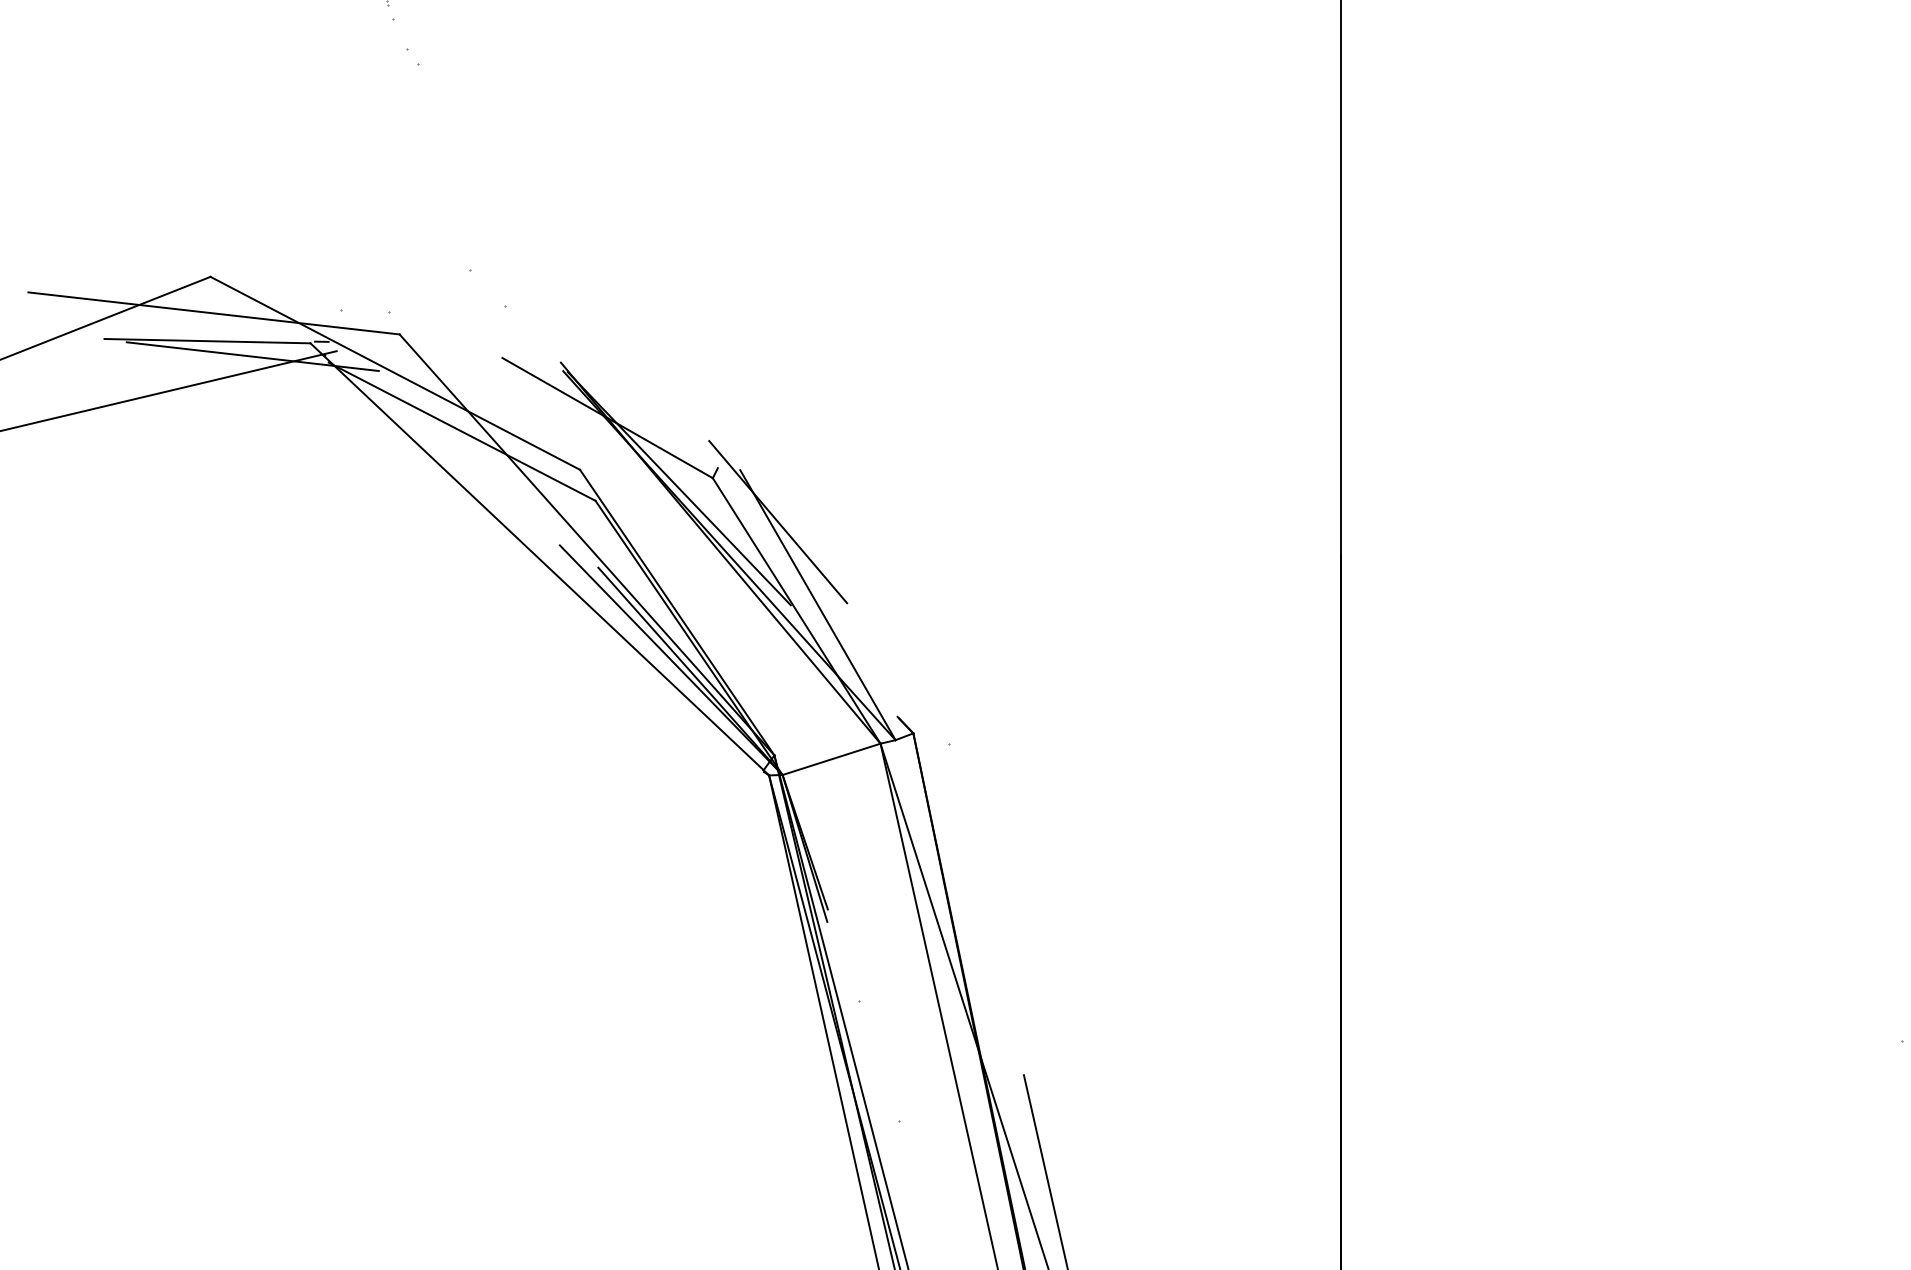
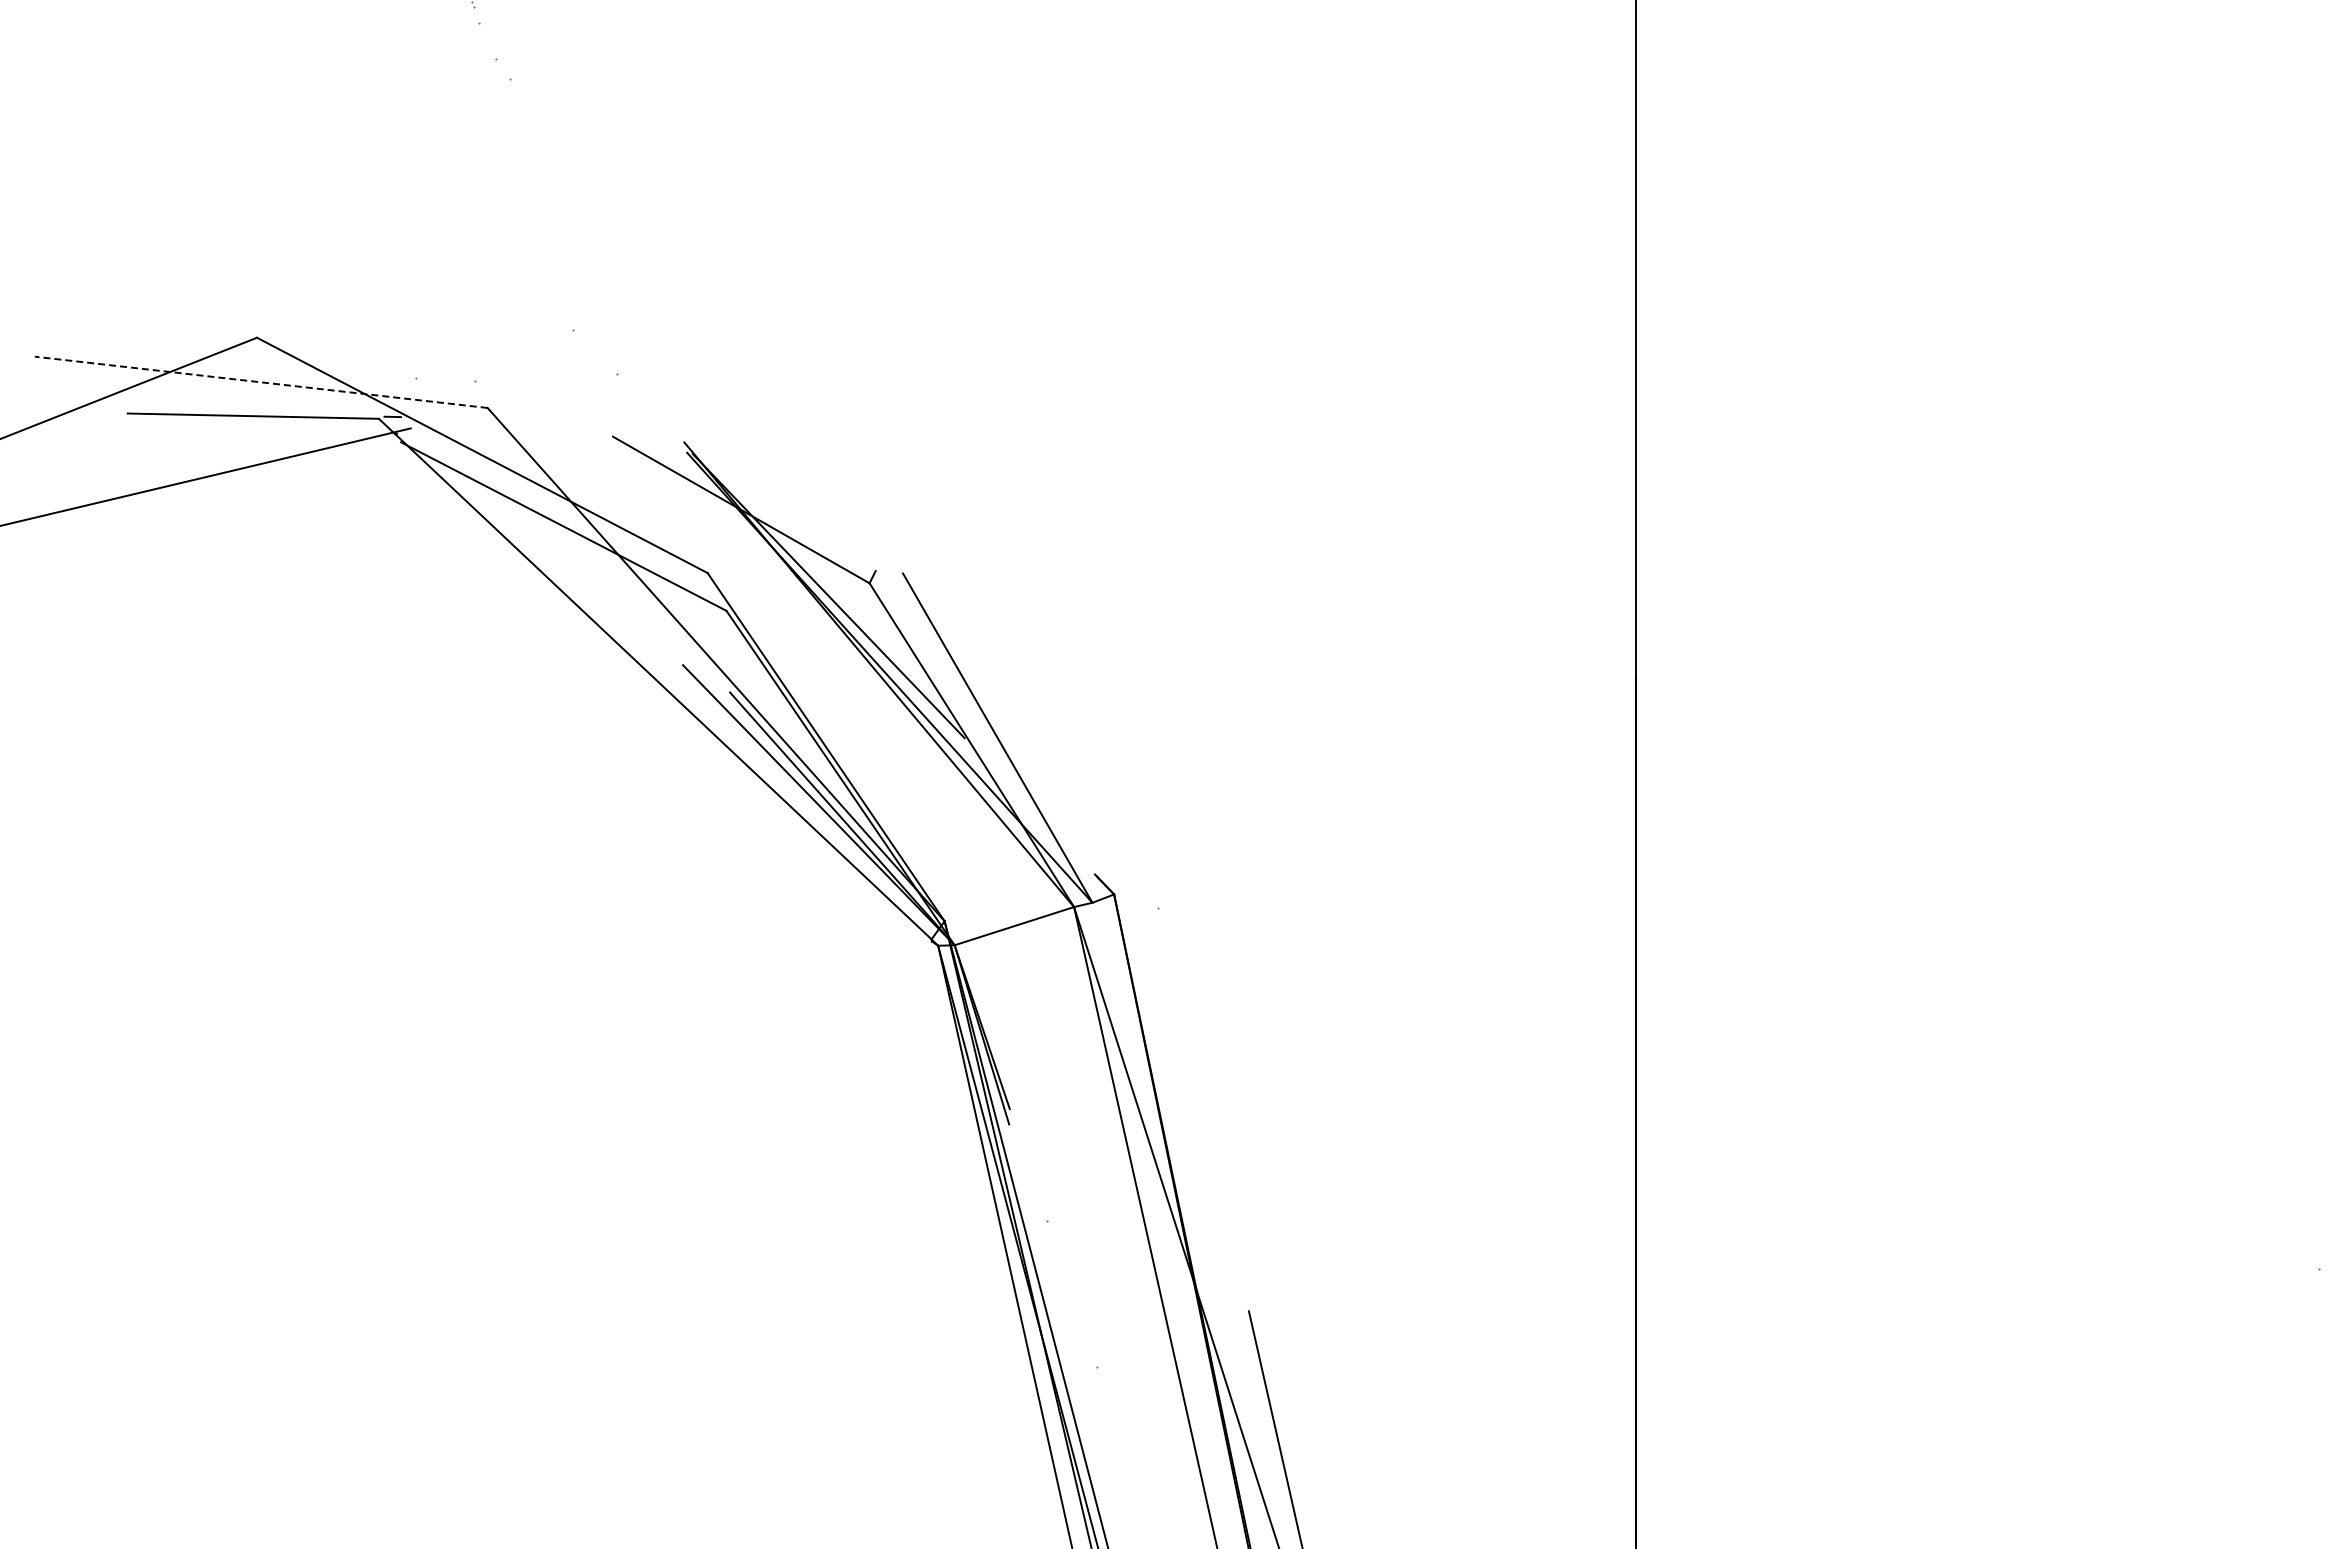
line: (214, 313) -> (261, 382), solid -> dashed
line: (252, 356) -> (308, 434), removed
line: (778, 521) -> (949, 636), removed

